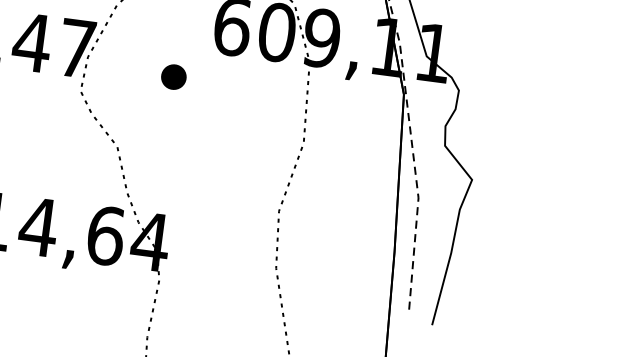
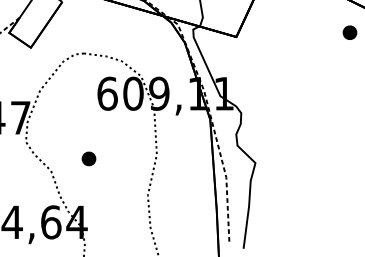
part: (173, 76) -> (88, 158), moved

